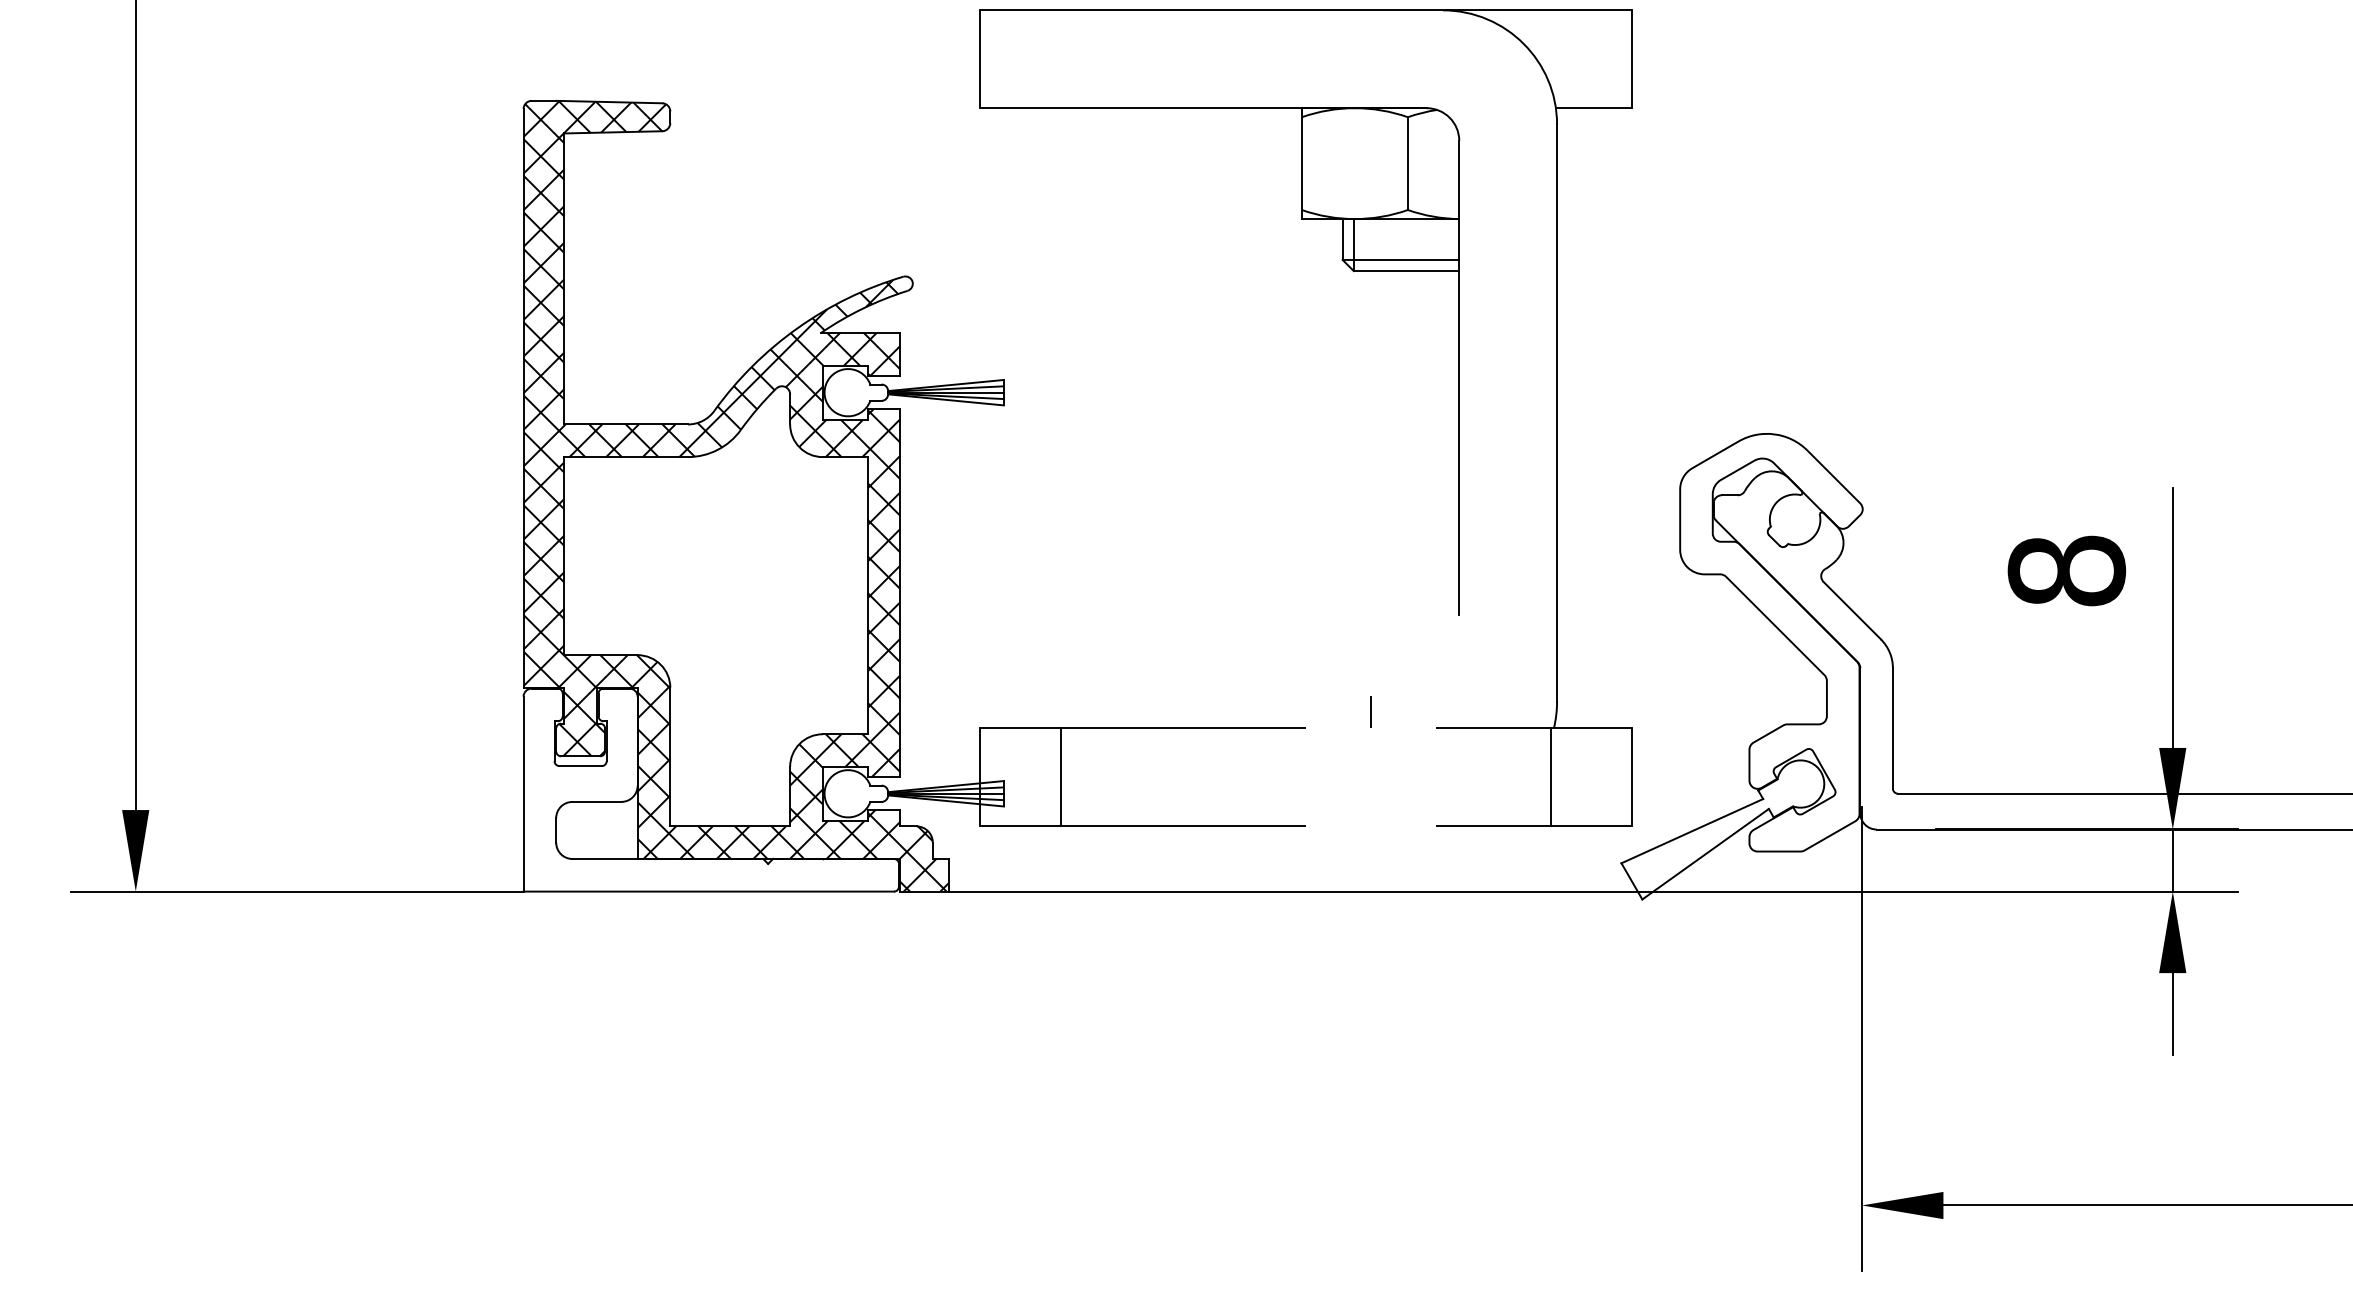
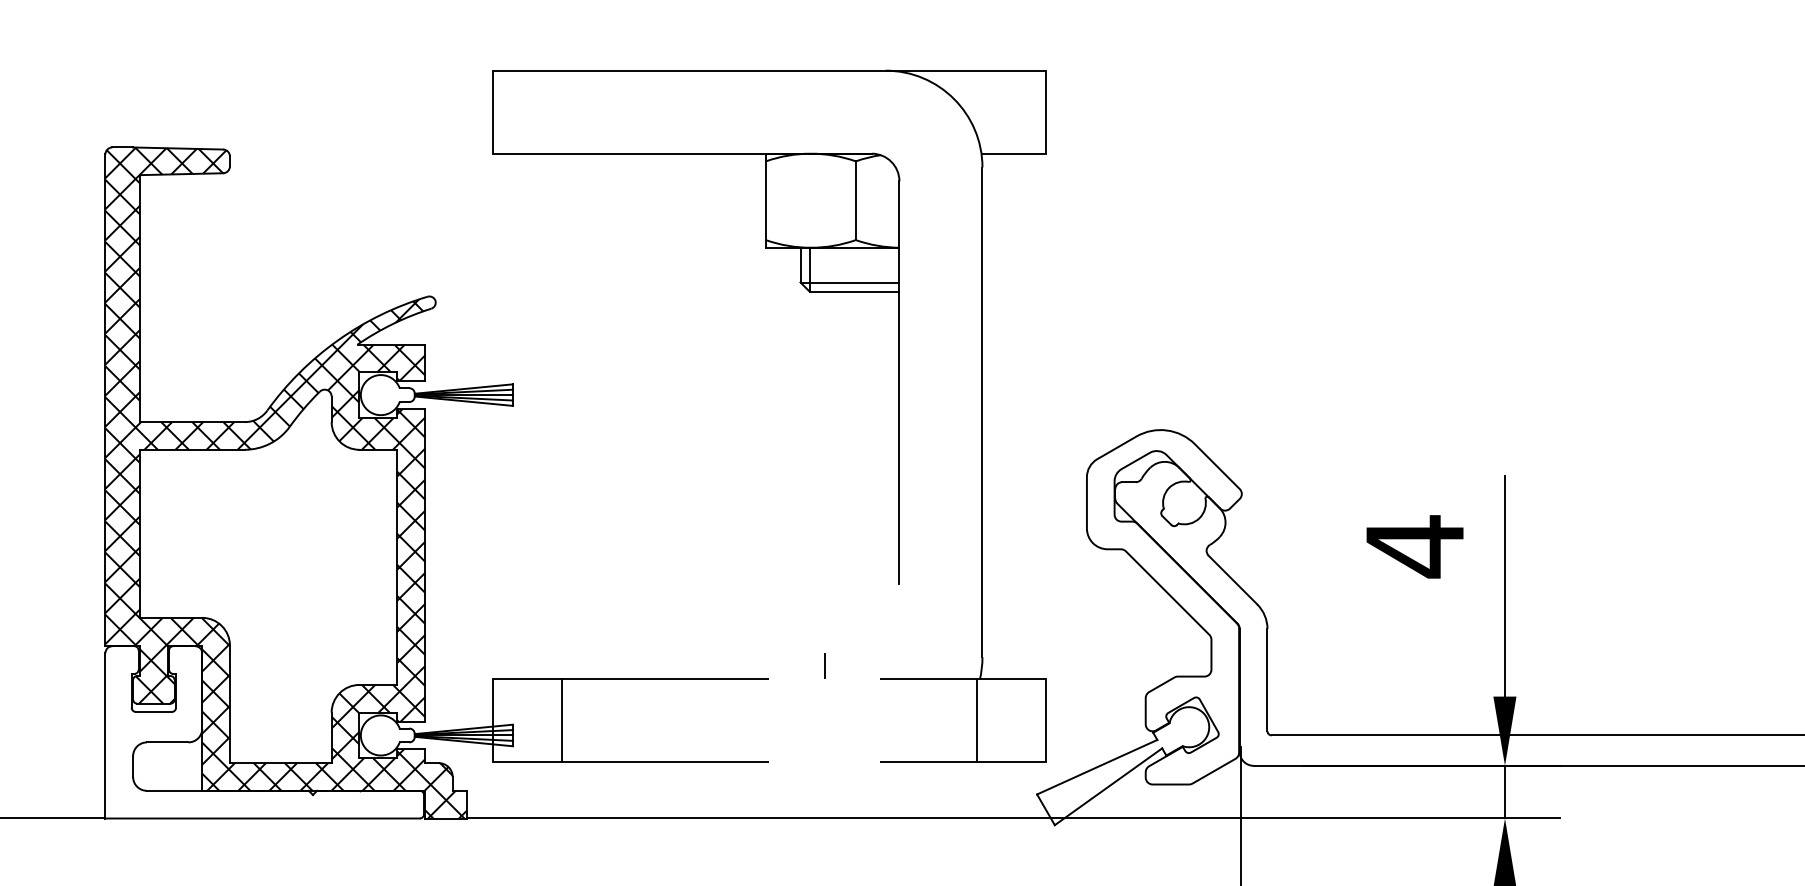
text: (2066, 571) -> (1414, 546), 8 -> 4

